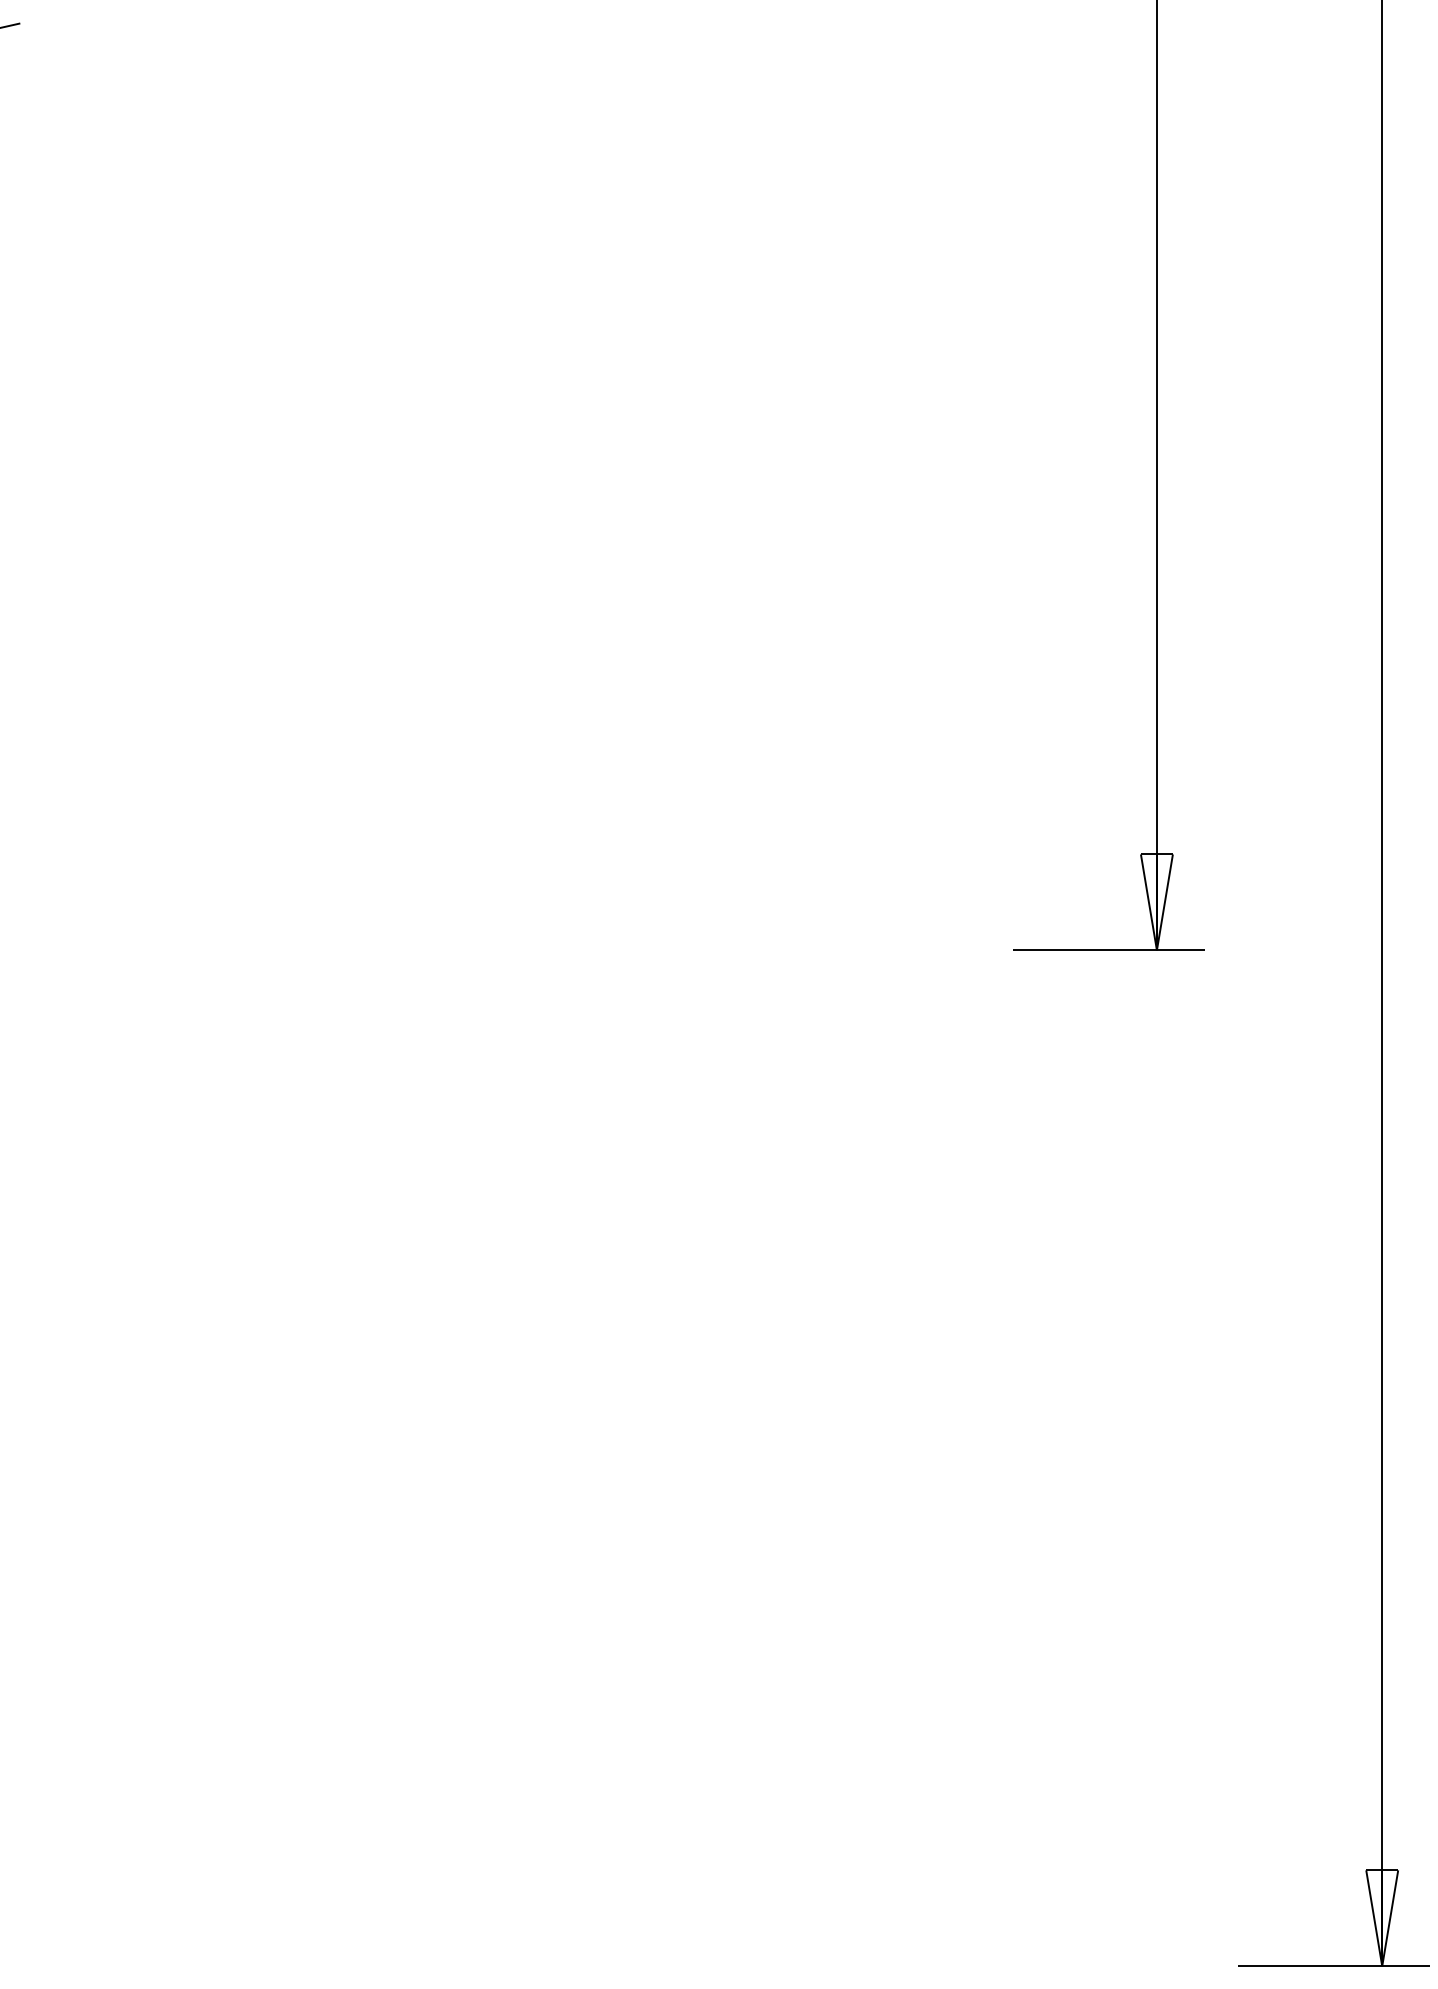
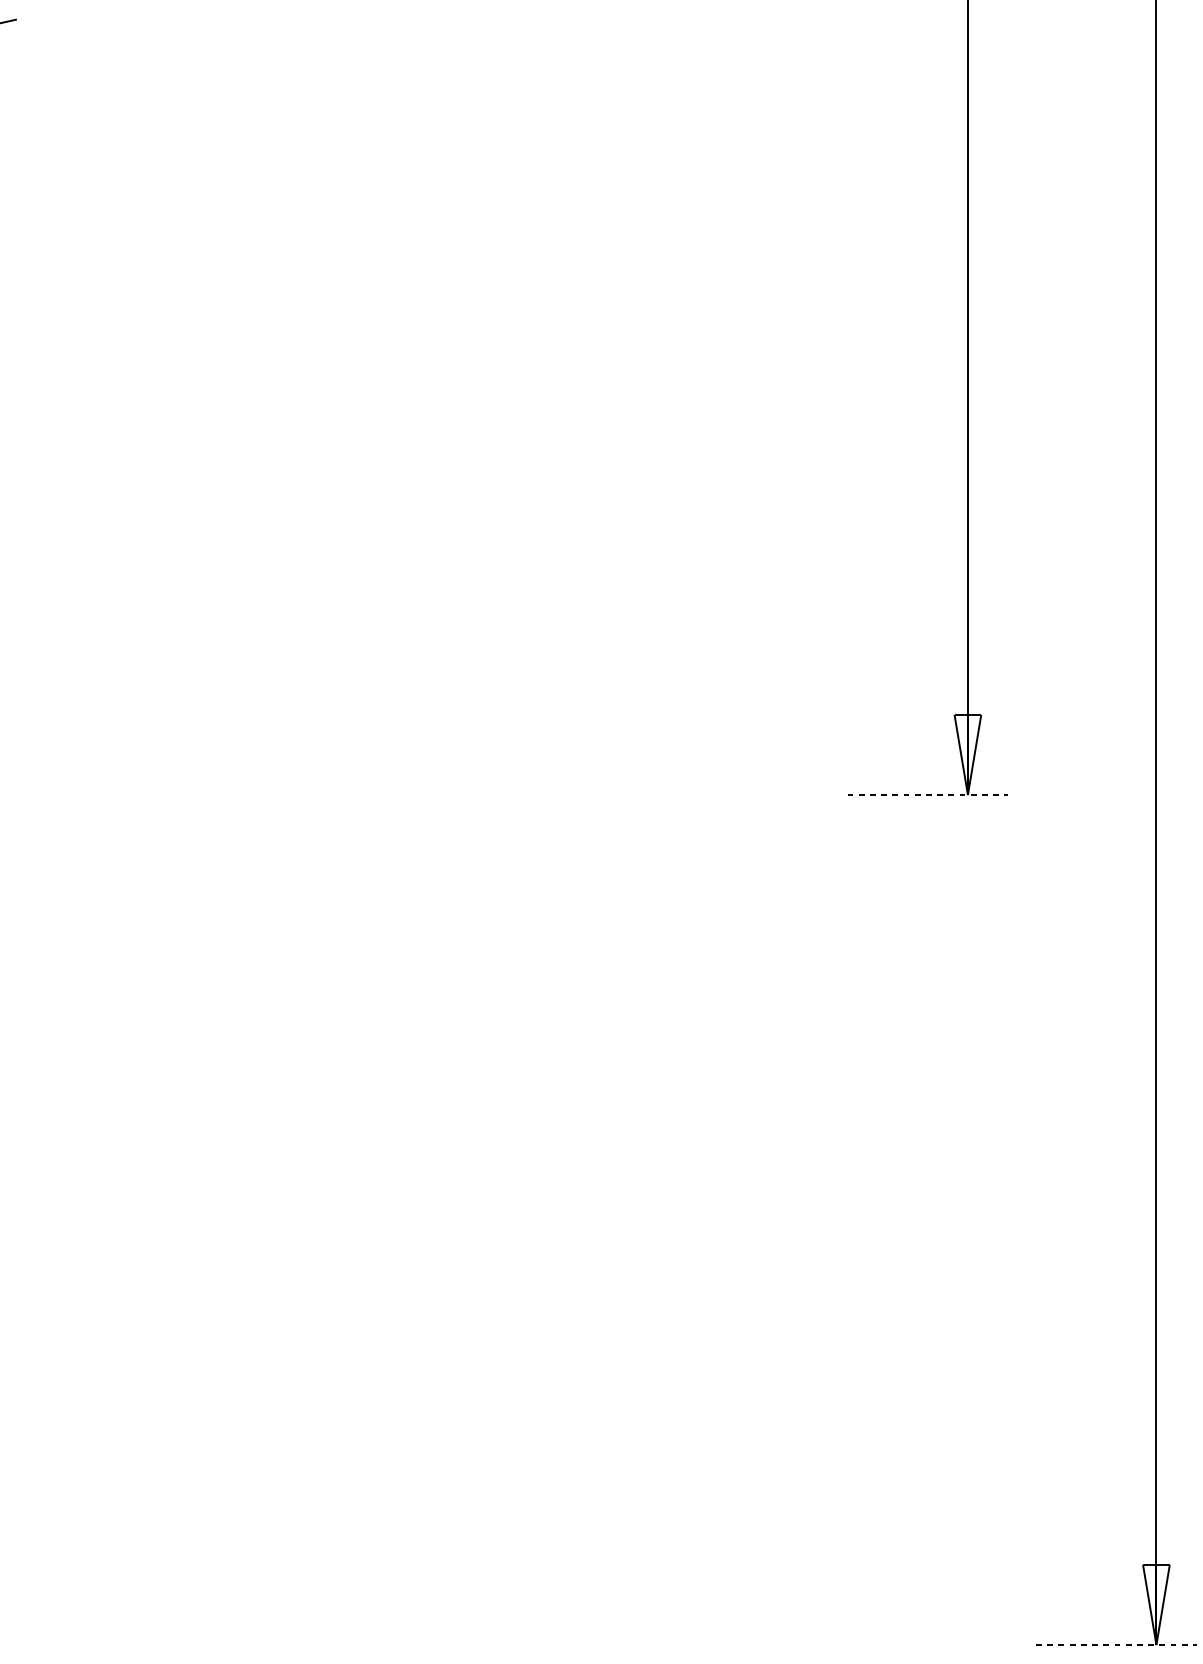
line: (1108, 950) -> (927, 795), solid -> dashed
line: (1334, 1966) -> (1116, 1645), solid -> dashed

